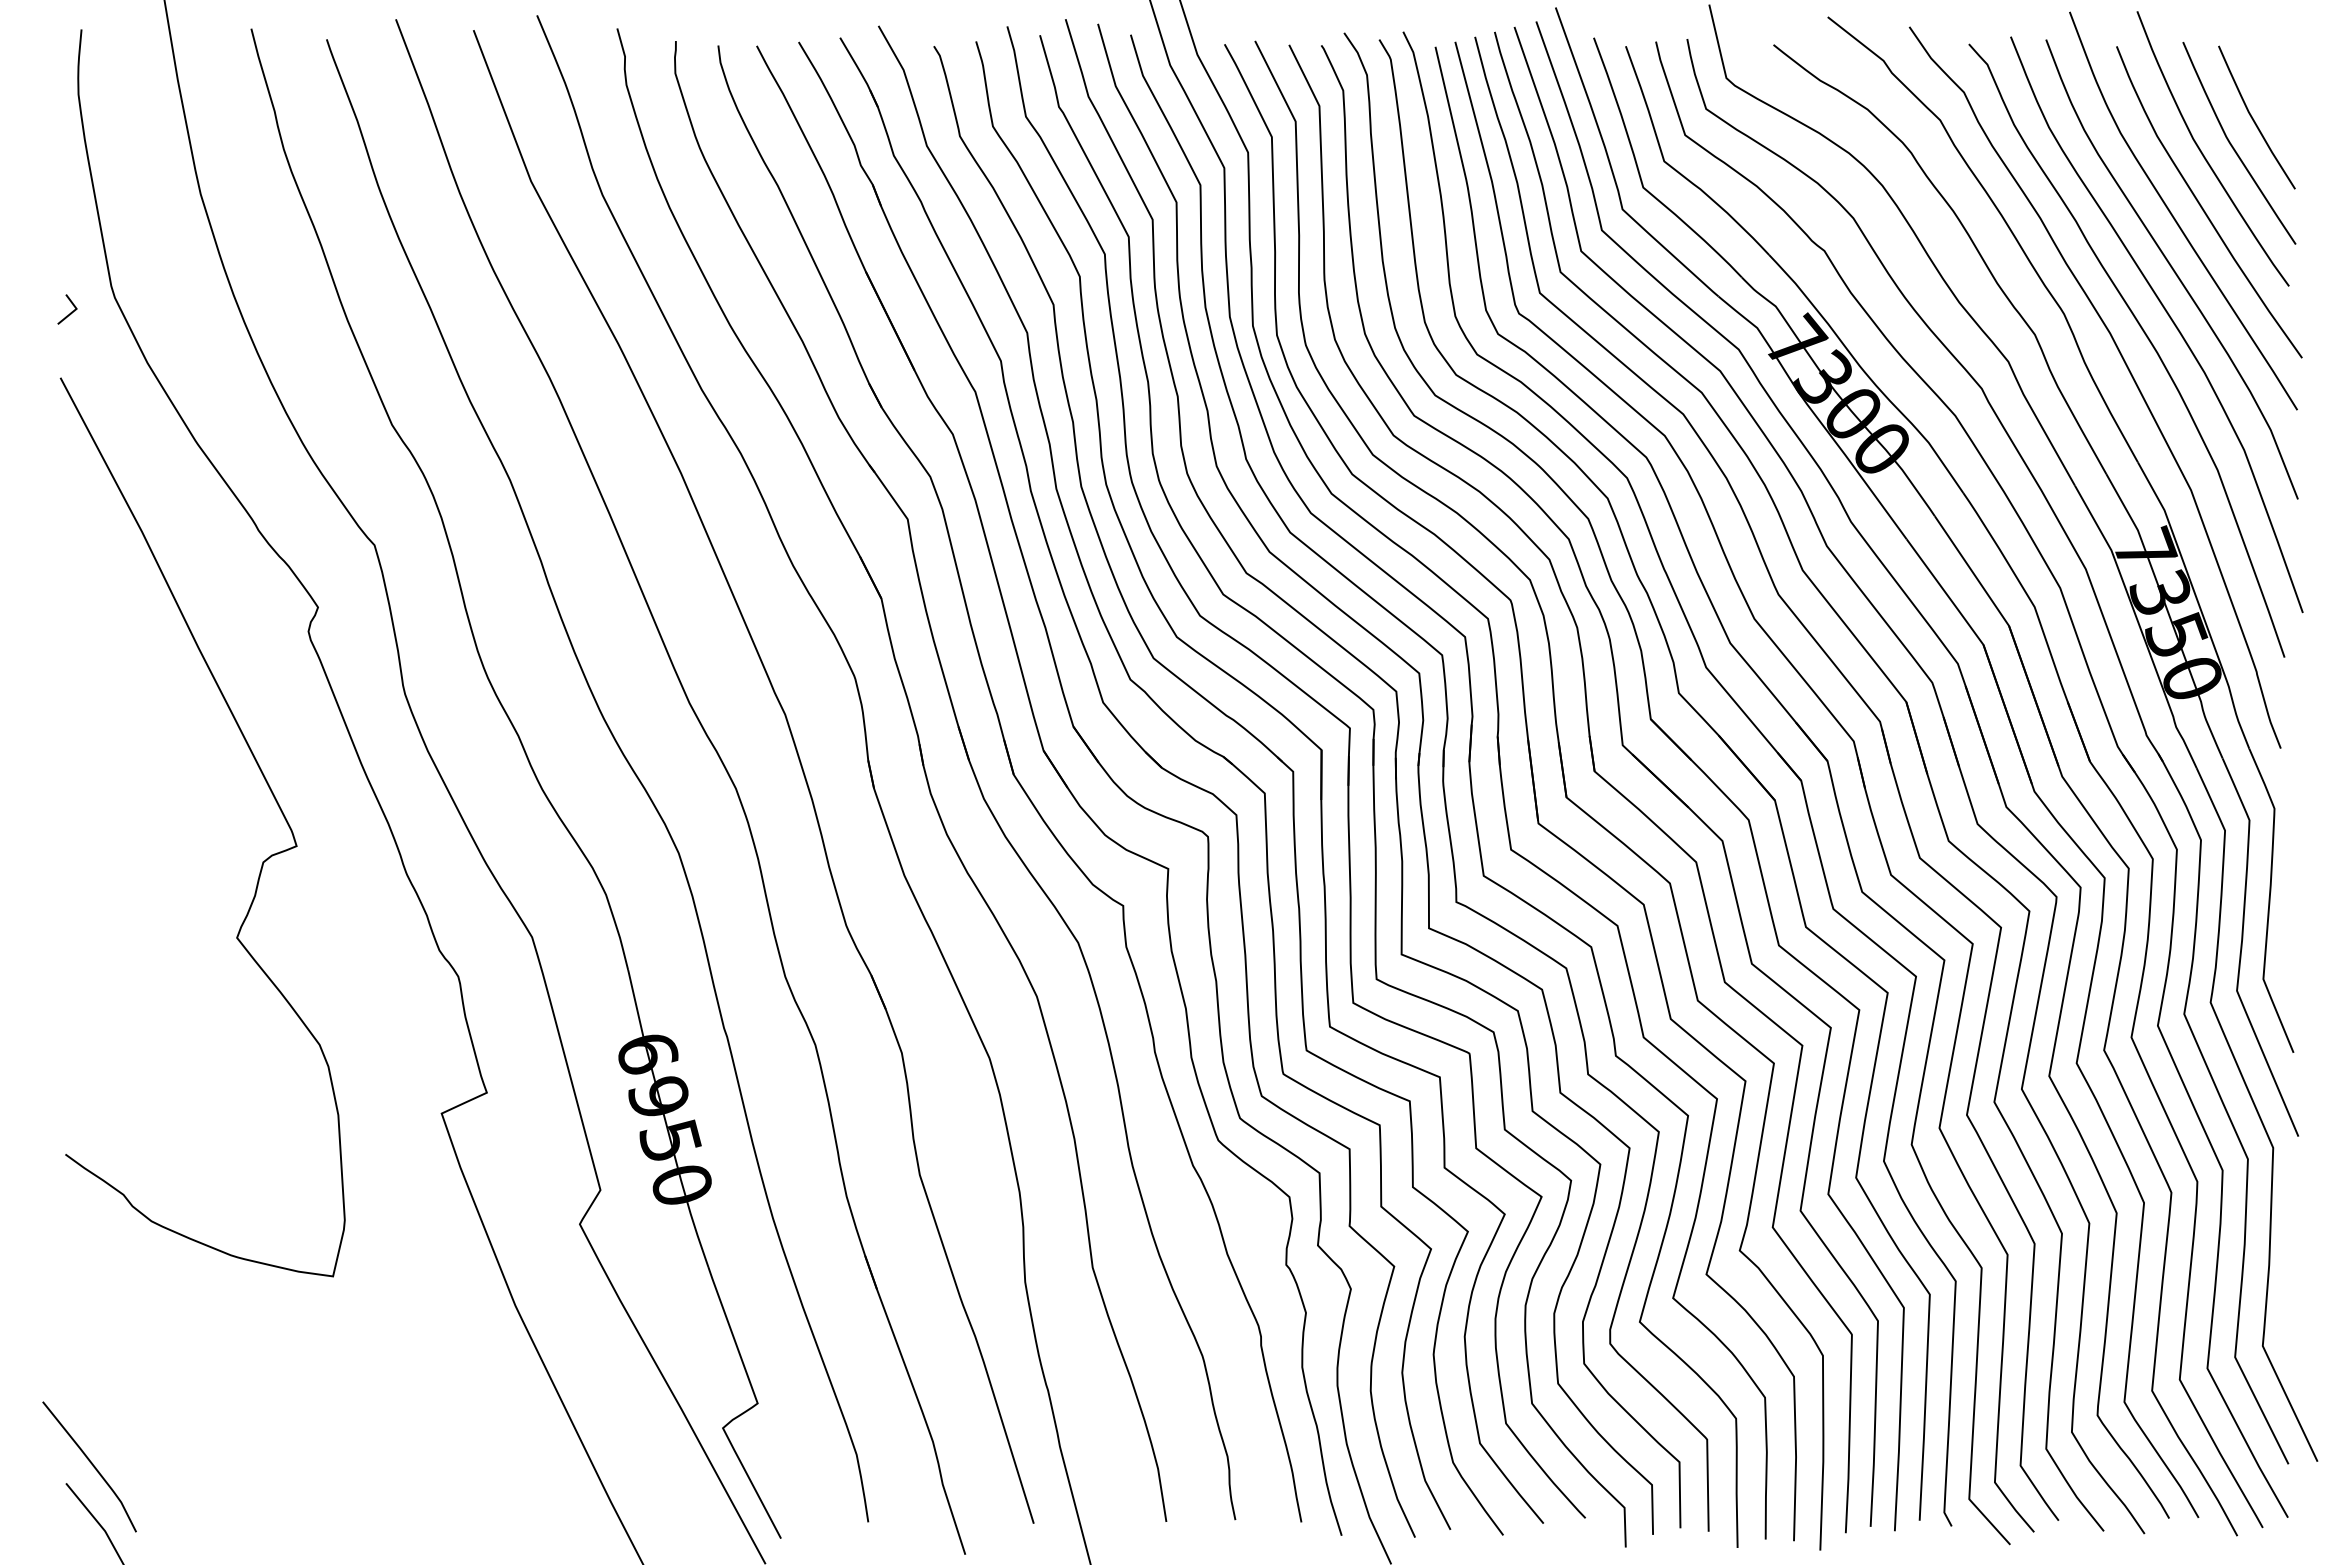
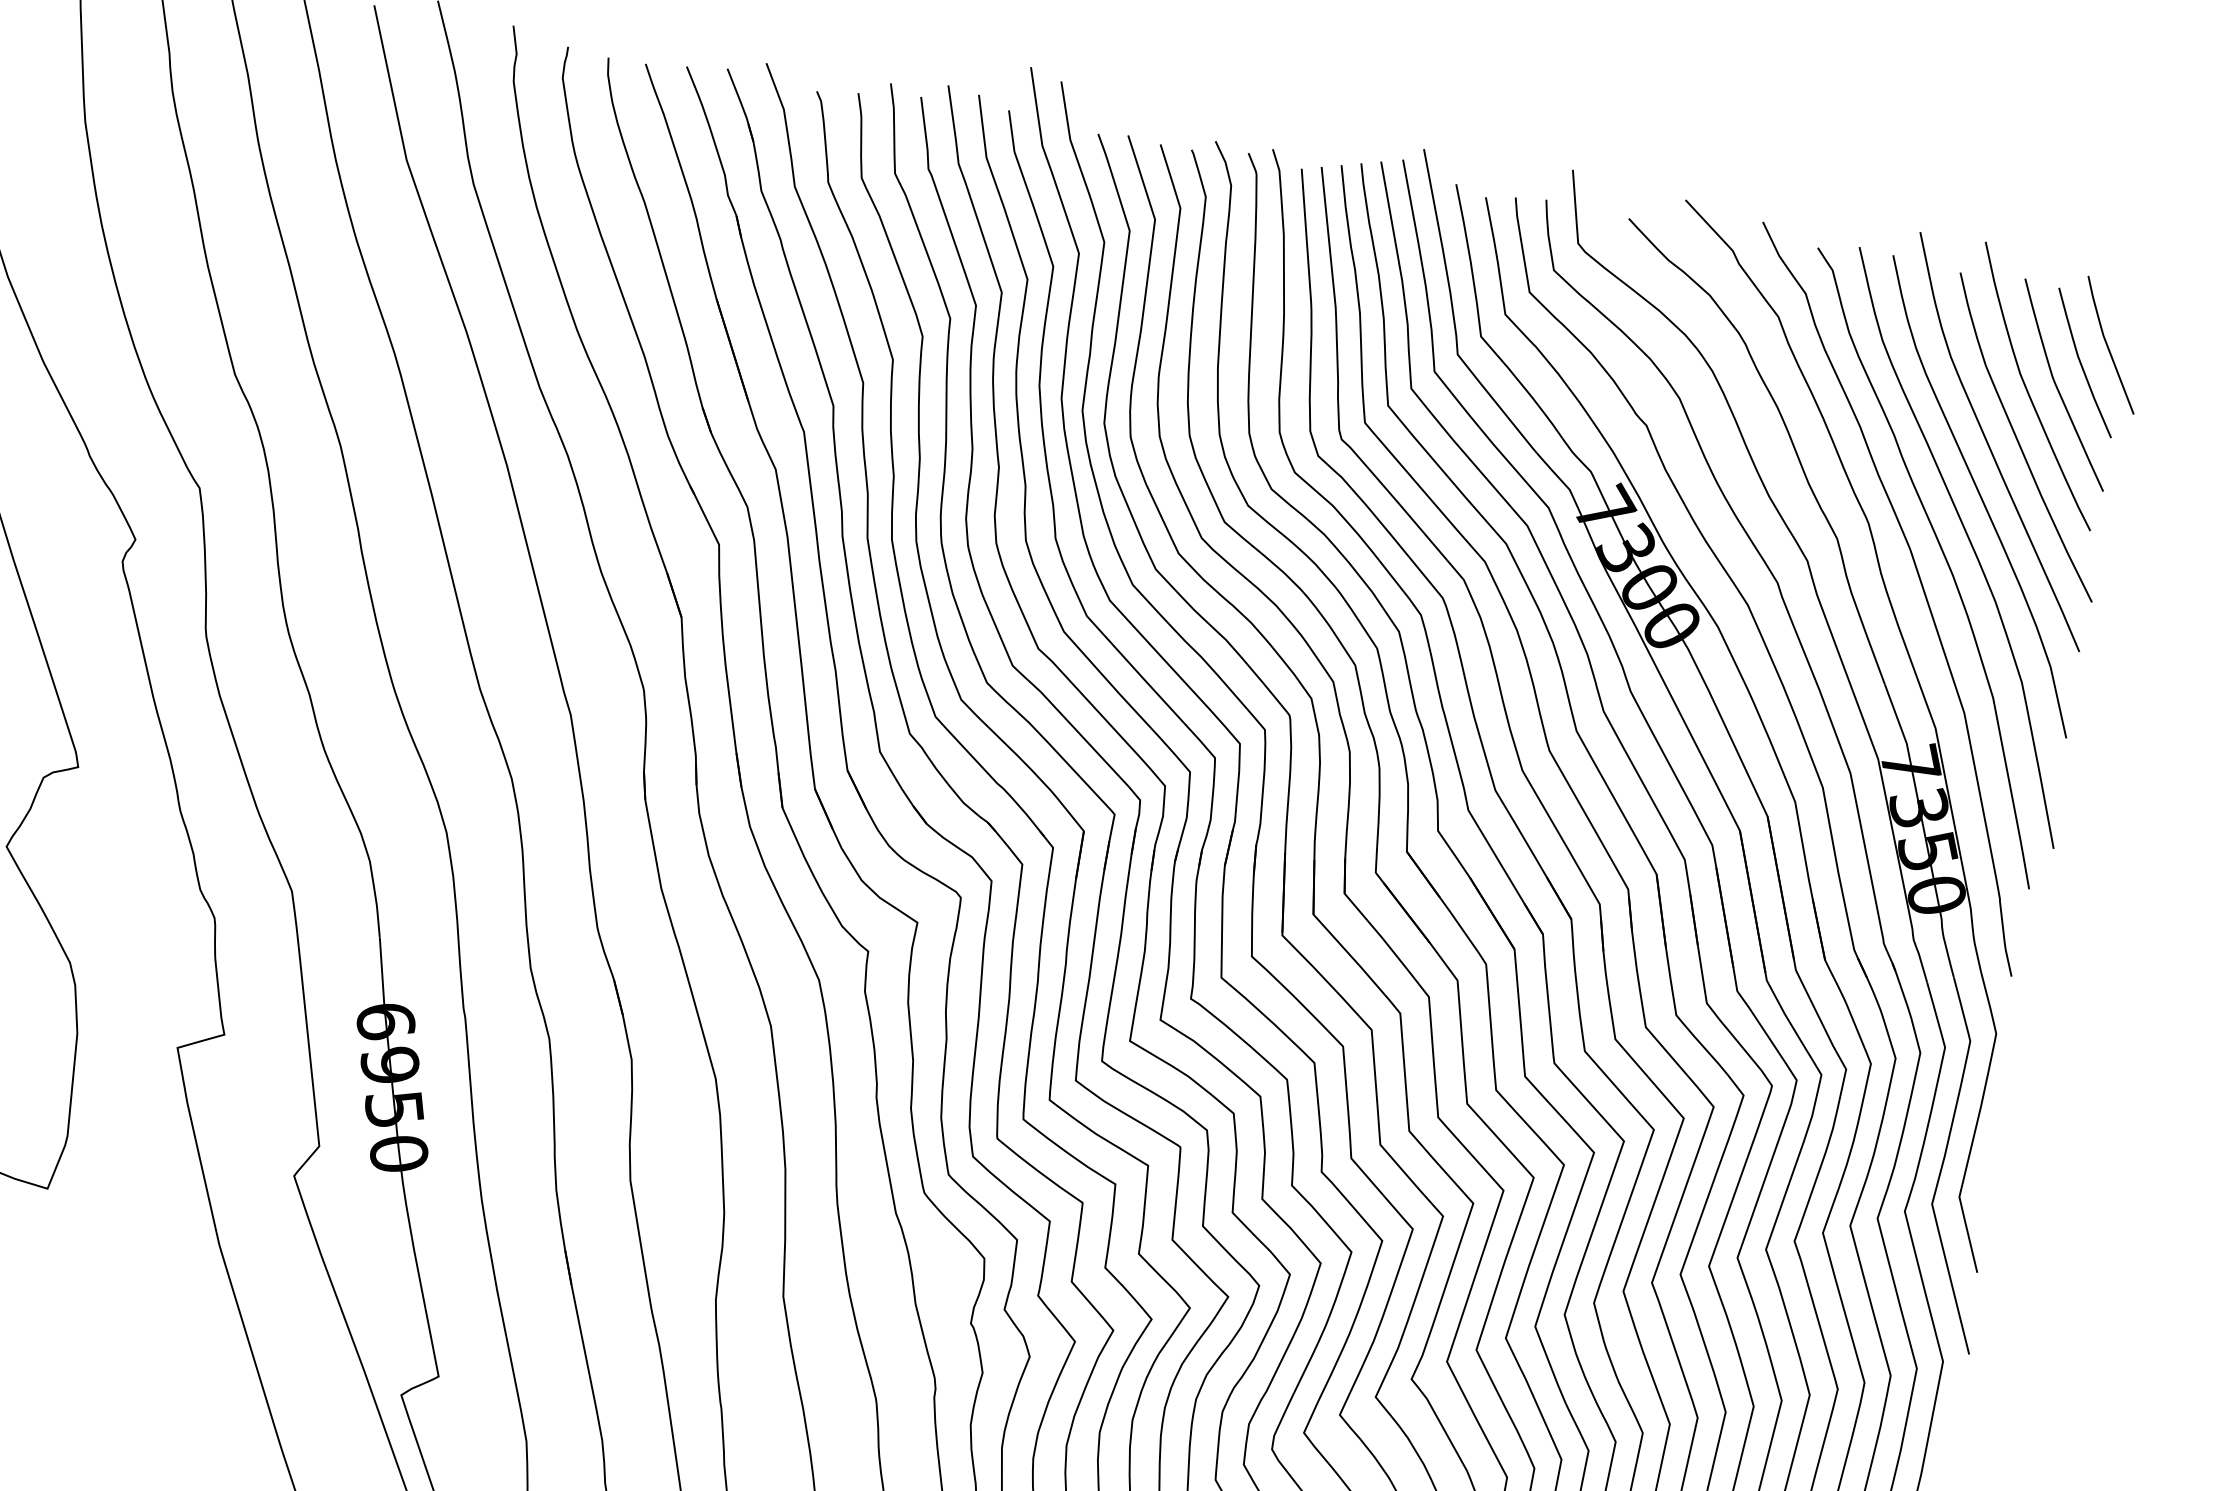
curve: (2277, 96) -> (2108, 345), added

